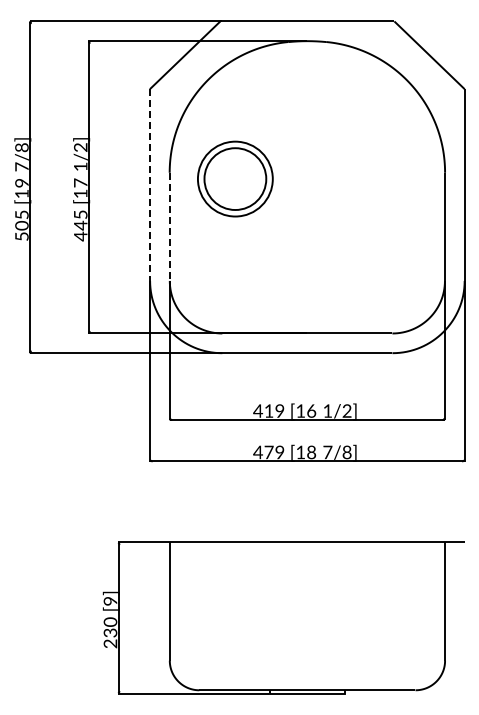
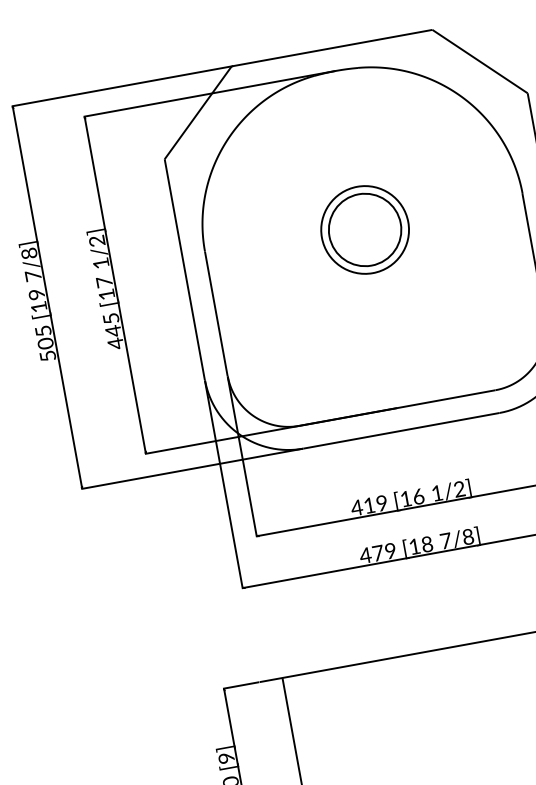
part: (235, 178) -> (365, 229), moved
line: (149, 185) -> (184, 270), dashed -> solid
line: (169, 227) -> (216, 314), dashed -> solid

